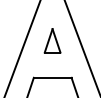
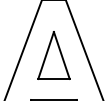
part: (52, 40) -> (53, 55), size x1.67

